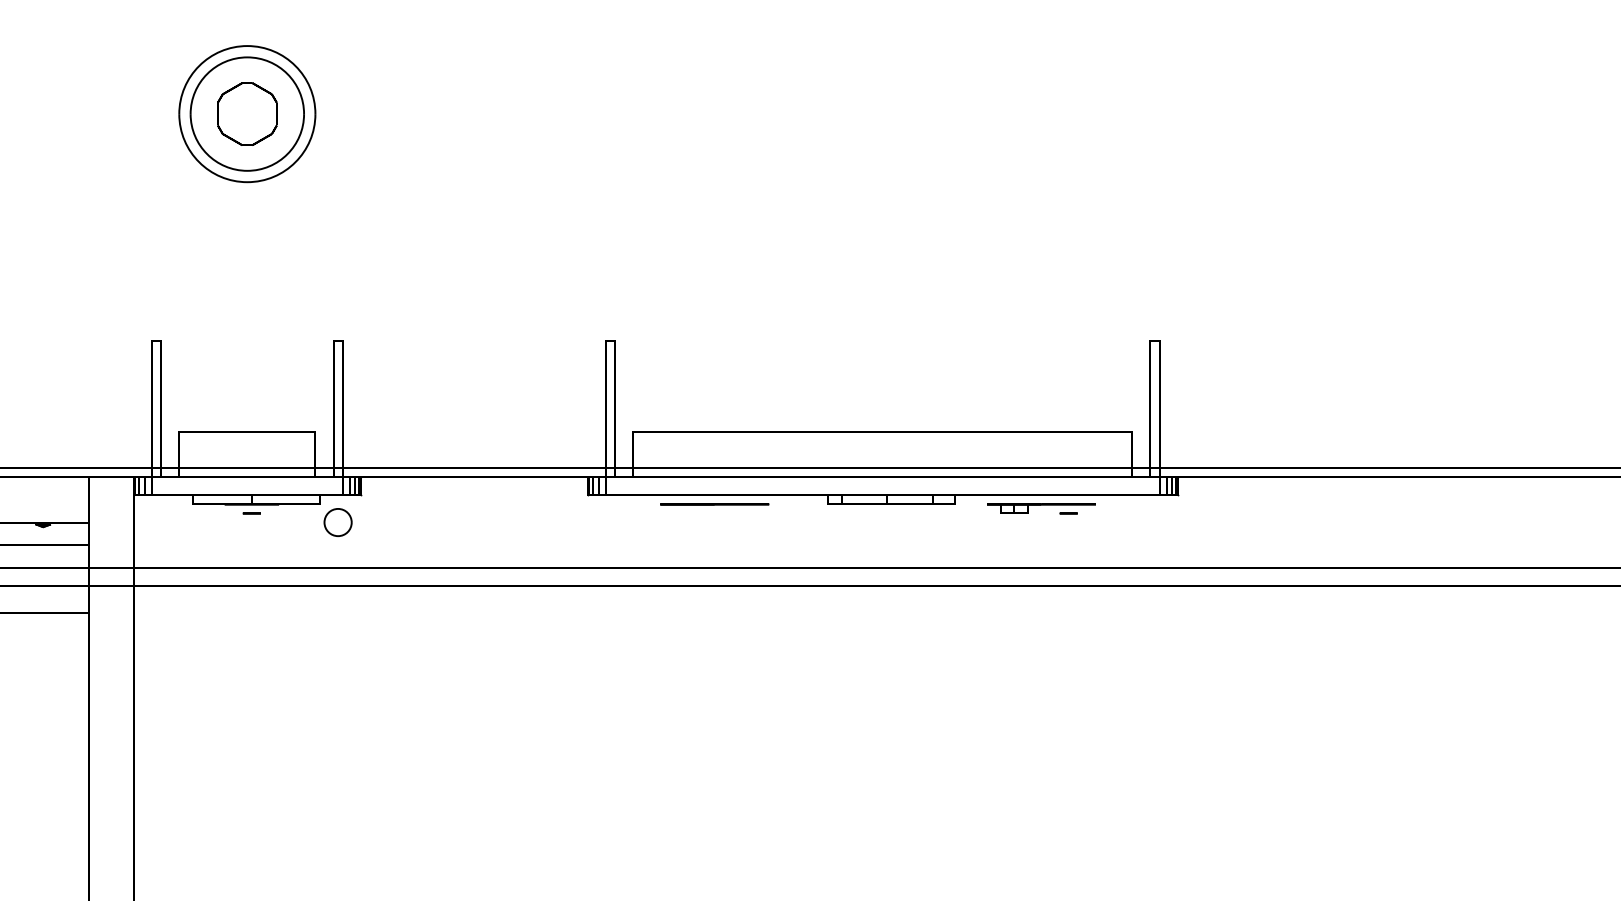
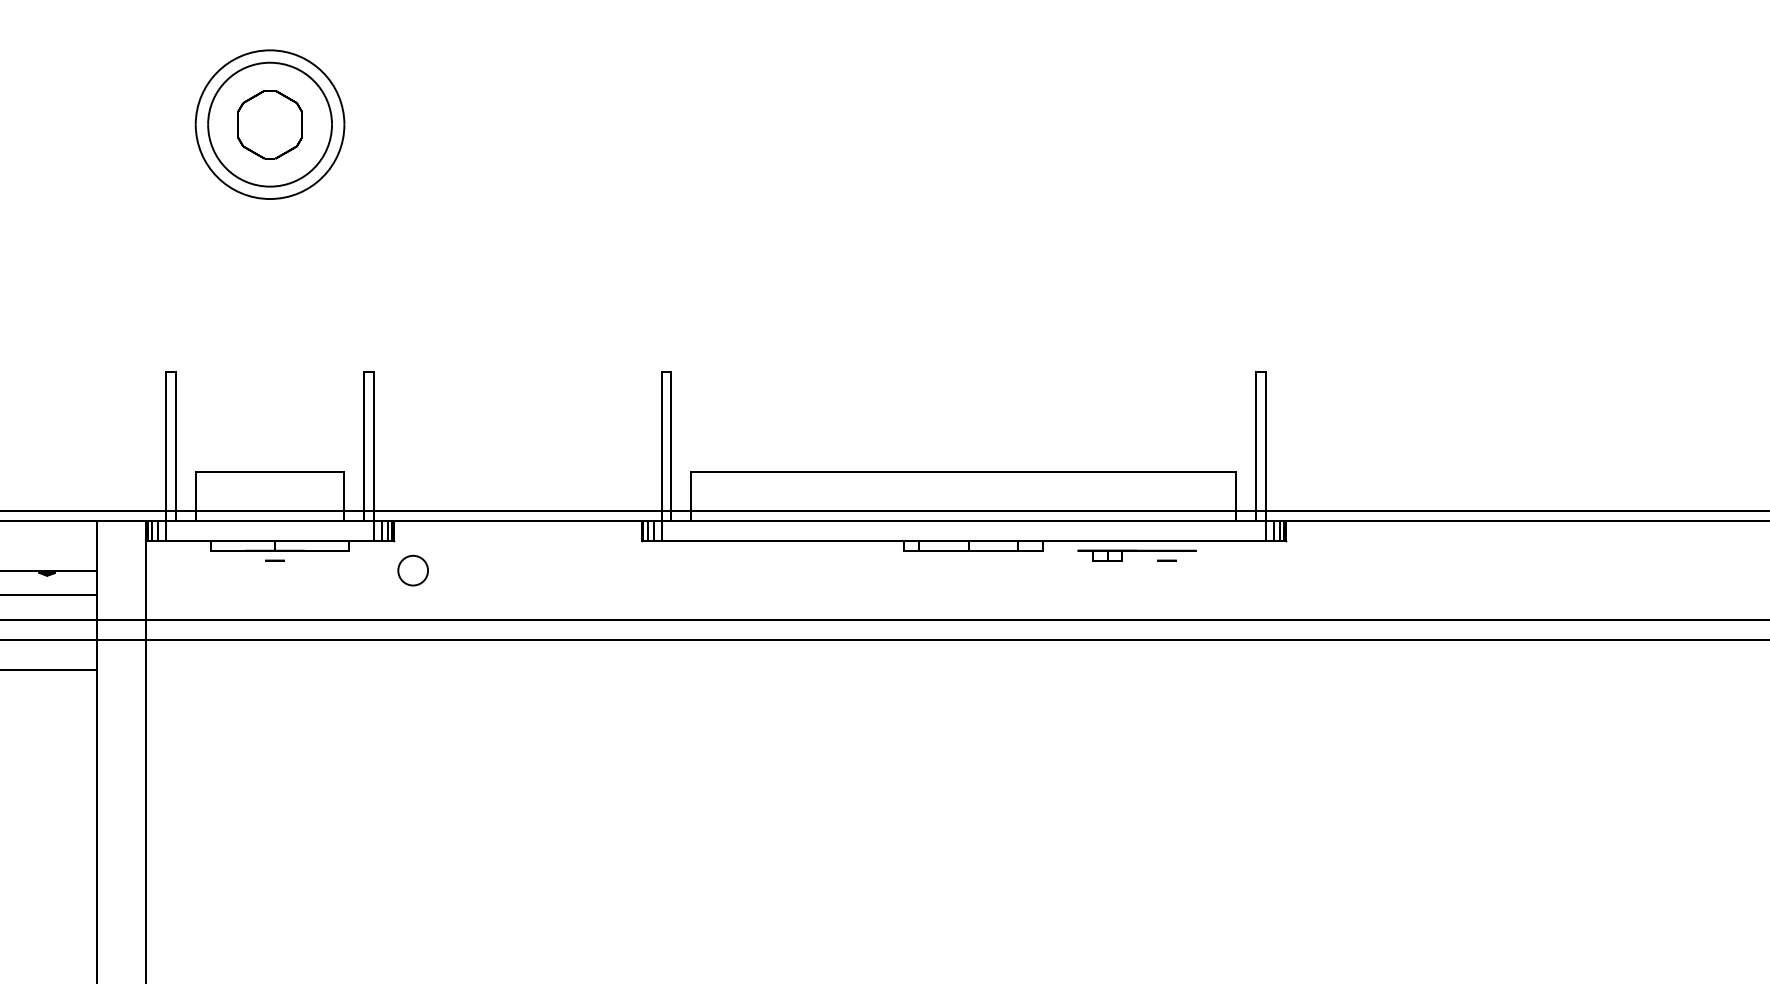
line: (714, 504) -> (780, 550), removed
circle: (337, 522) -> (412, 570), moved

